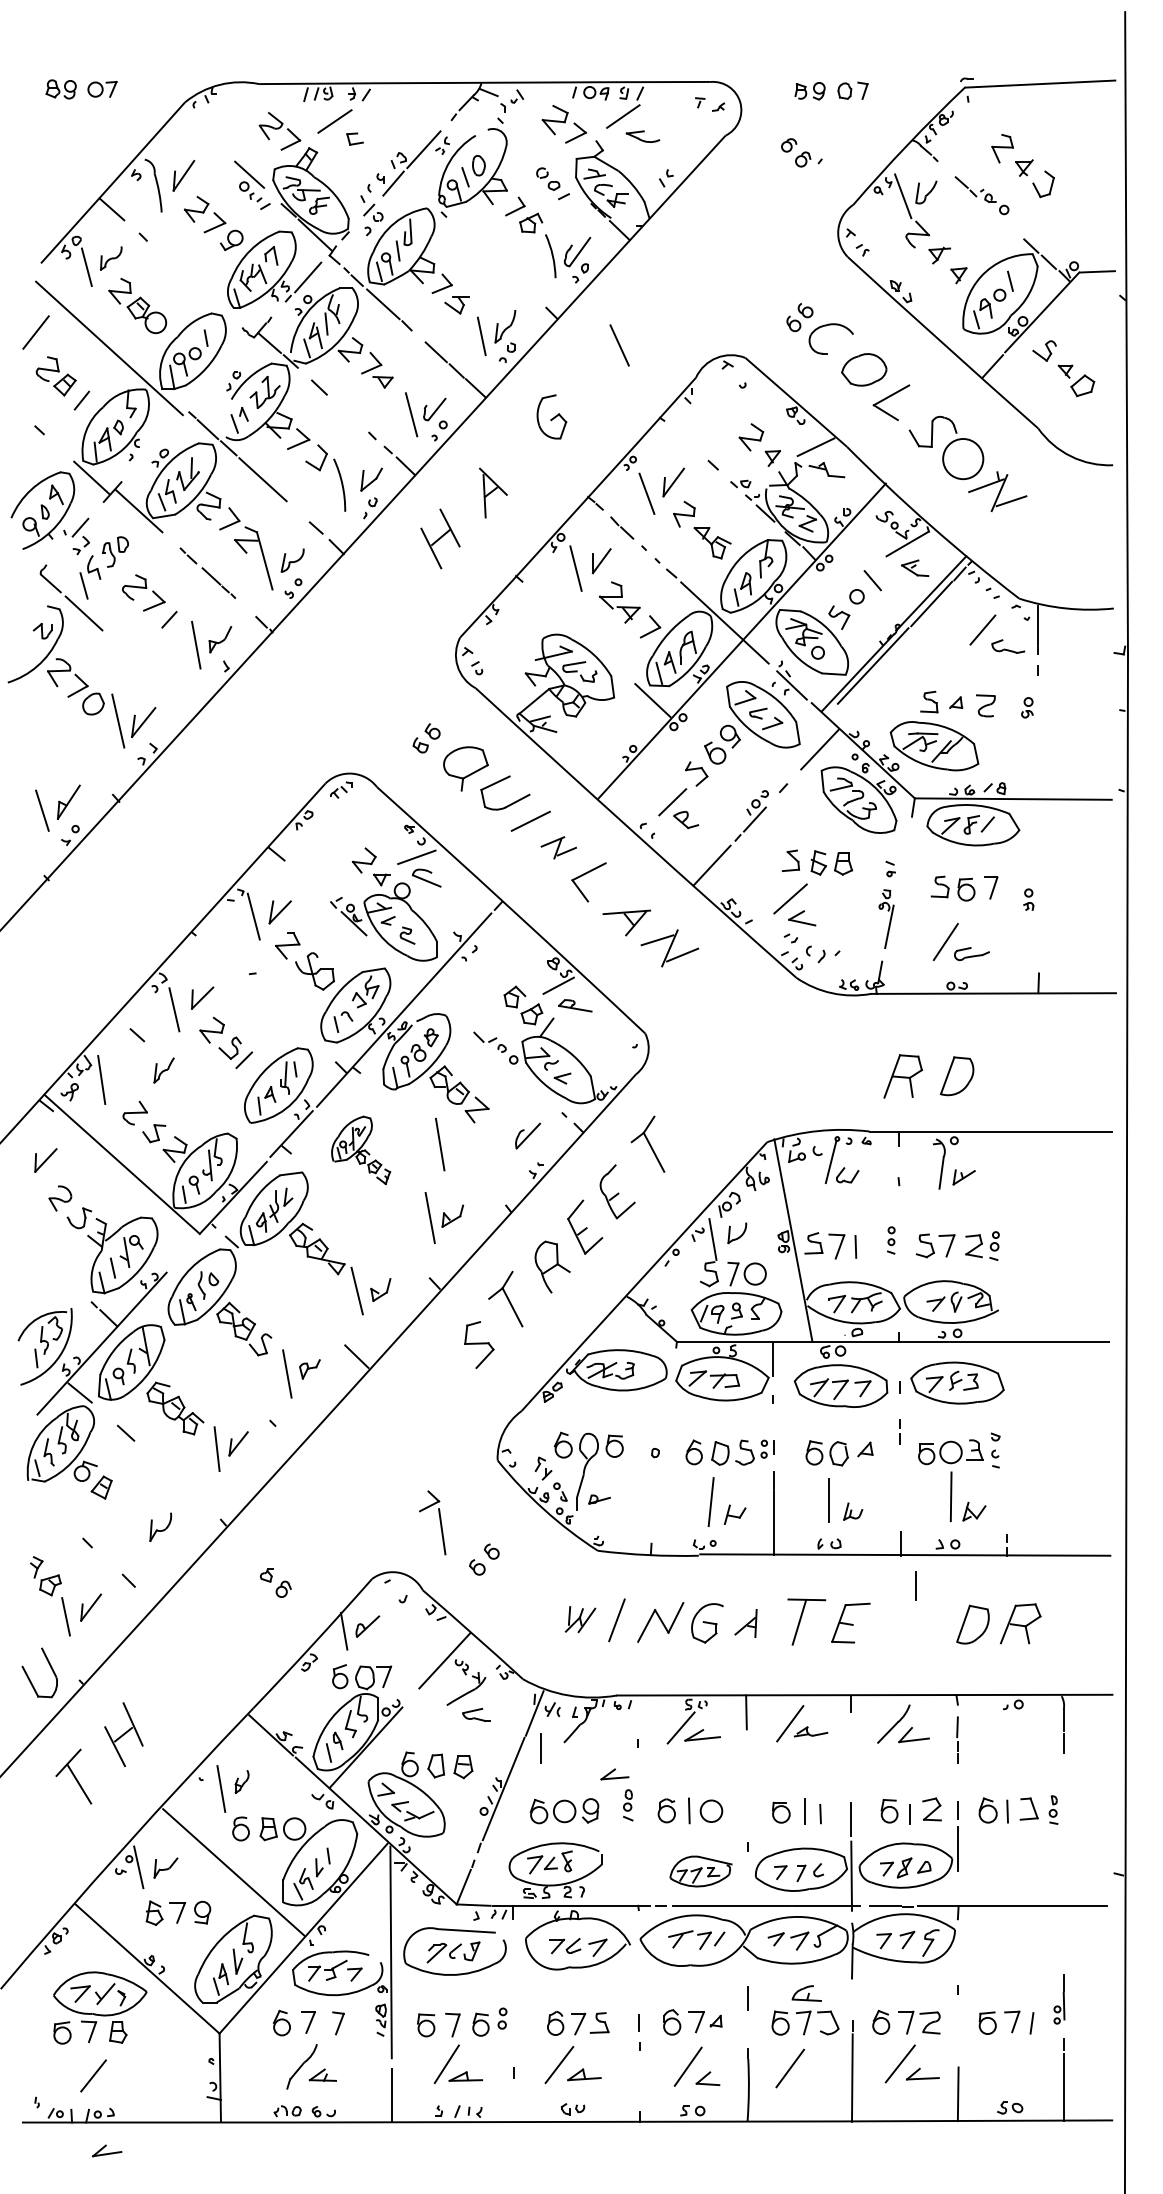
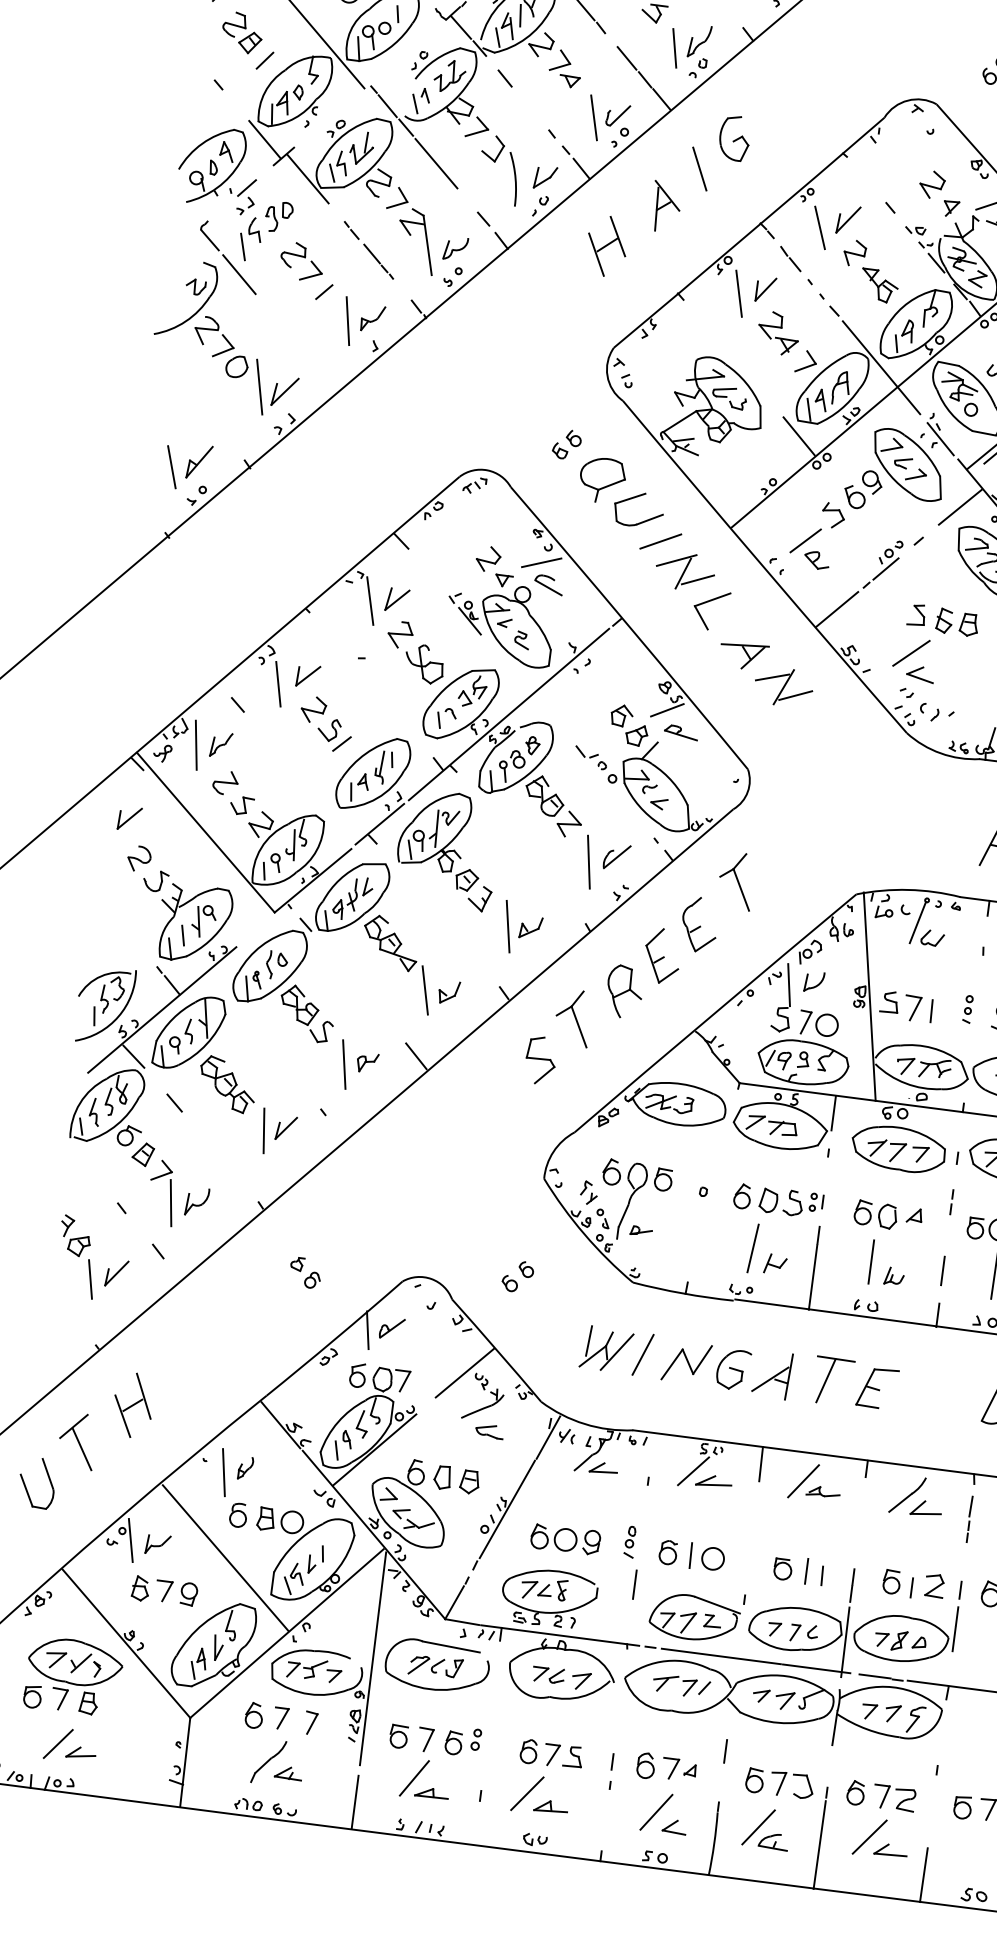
line: (619, 345) -> (699, 169), moved
part: (558, 847) -> (685, 571), size x1.67
part: (163, 1070) -> (220, 744), moved
line: (440, 1144) -> (589, 862), moved
part: (360, 1150) -> (446, 849), size x1.67
part: (439, 1521) -> (169, 1192), moved
line: (915, 1585) -> (942, 1270), moved
part: (580, 1619) -> (606, 1349), size x1.67
part: (745, 1623) -> (771, 1374), size x1.67
part: (29, 1677) -> (26, 1486), moved
line: (540, 1748) -> (634, 1584), moved
part: (614, 1774) -> (603, 1468), moved
part: (700, 1871) -> (694, 1617), size x1.43
part: (806, 1993) -> (773, 1841), moved
part: (107, 2150) -> (81, 1752), moved

